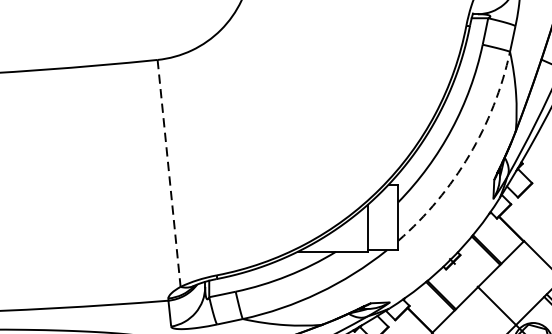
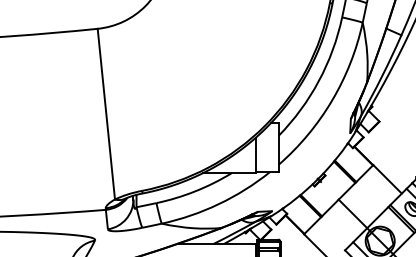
arc: (469, 155) -> (332, 100), dashed -> solid
line: (169, 173) -> (106, 114), dashed -> solid

